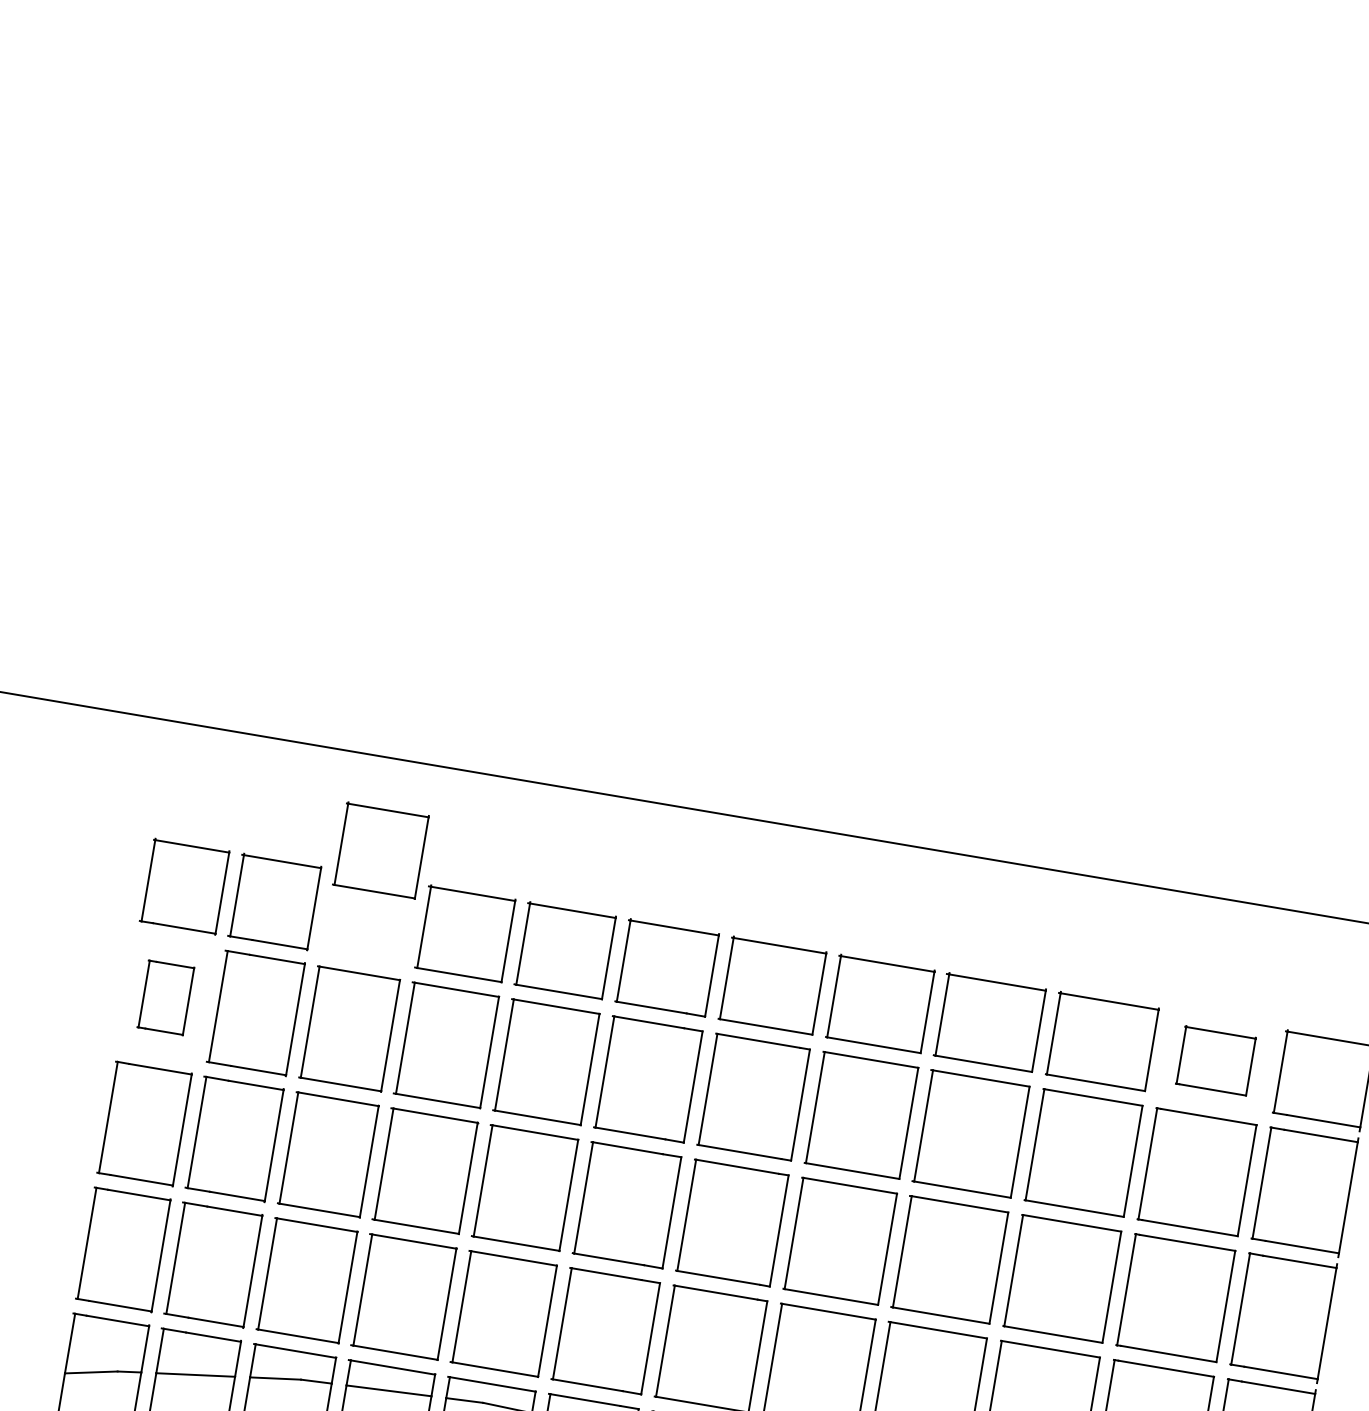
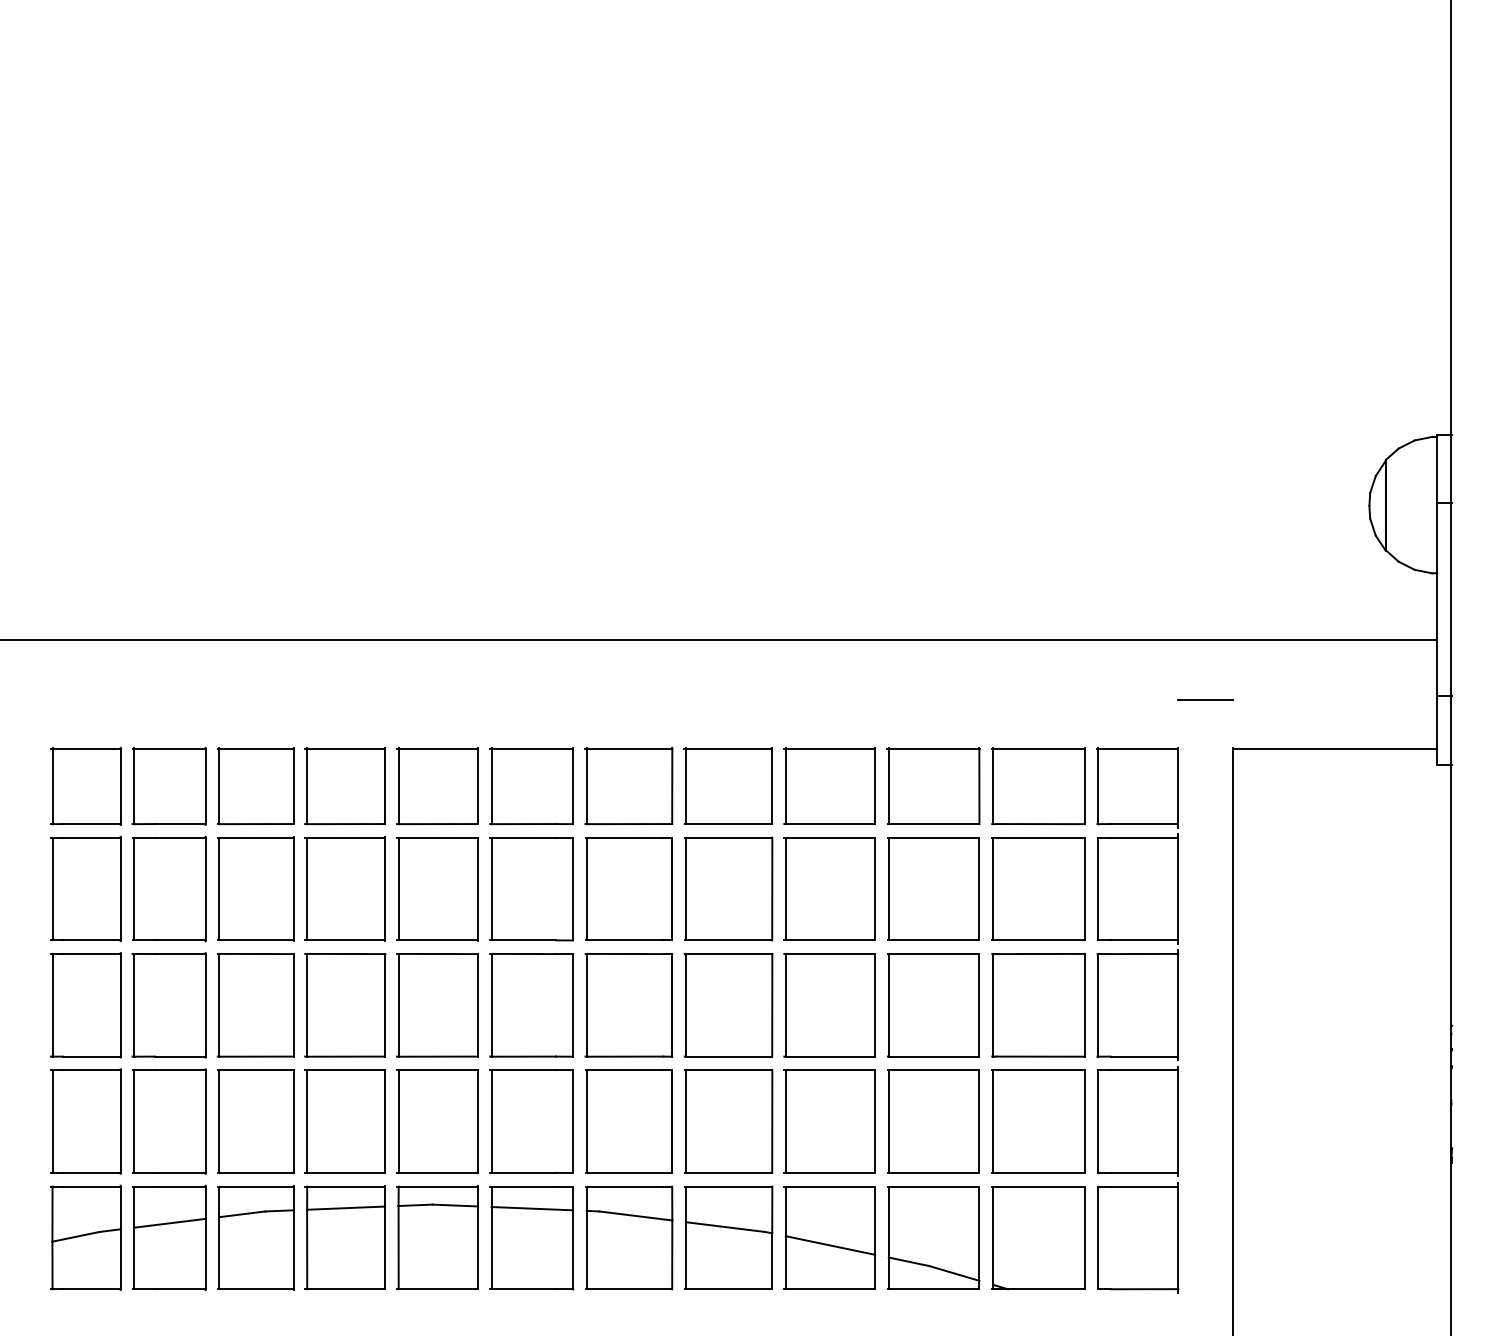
part: (380, 850) -> (255, 786), moved
part: (165, 997) -> (85, 888), size x1.67
part: (1215, 1061) -> (1038, 786), size x1.43

